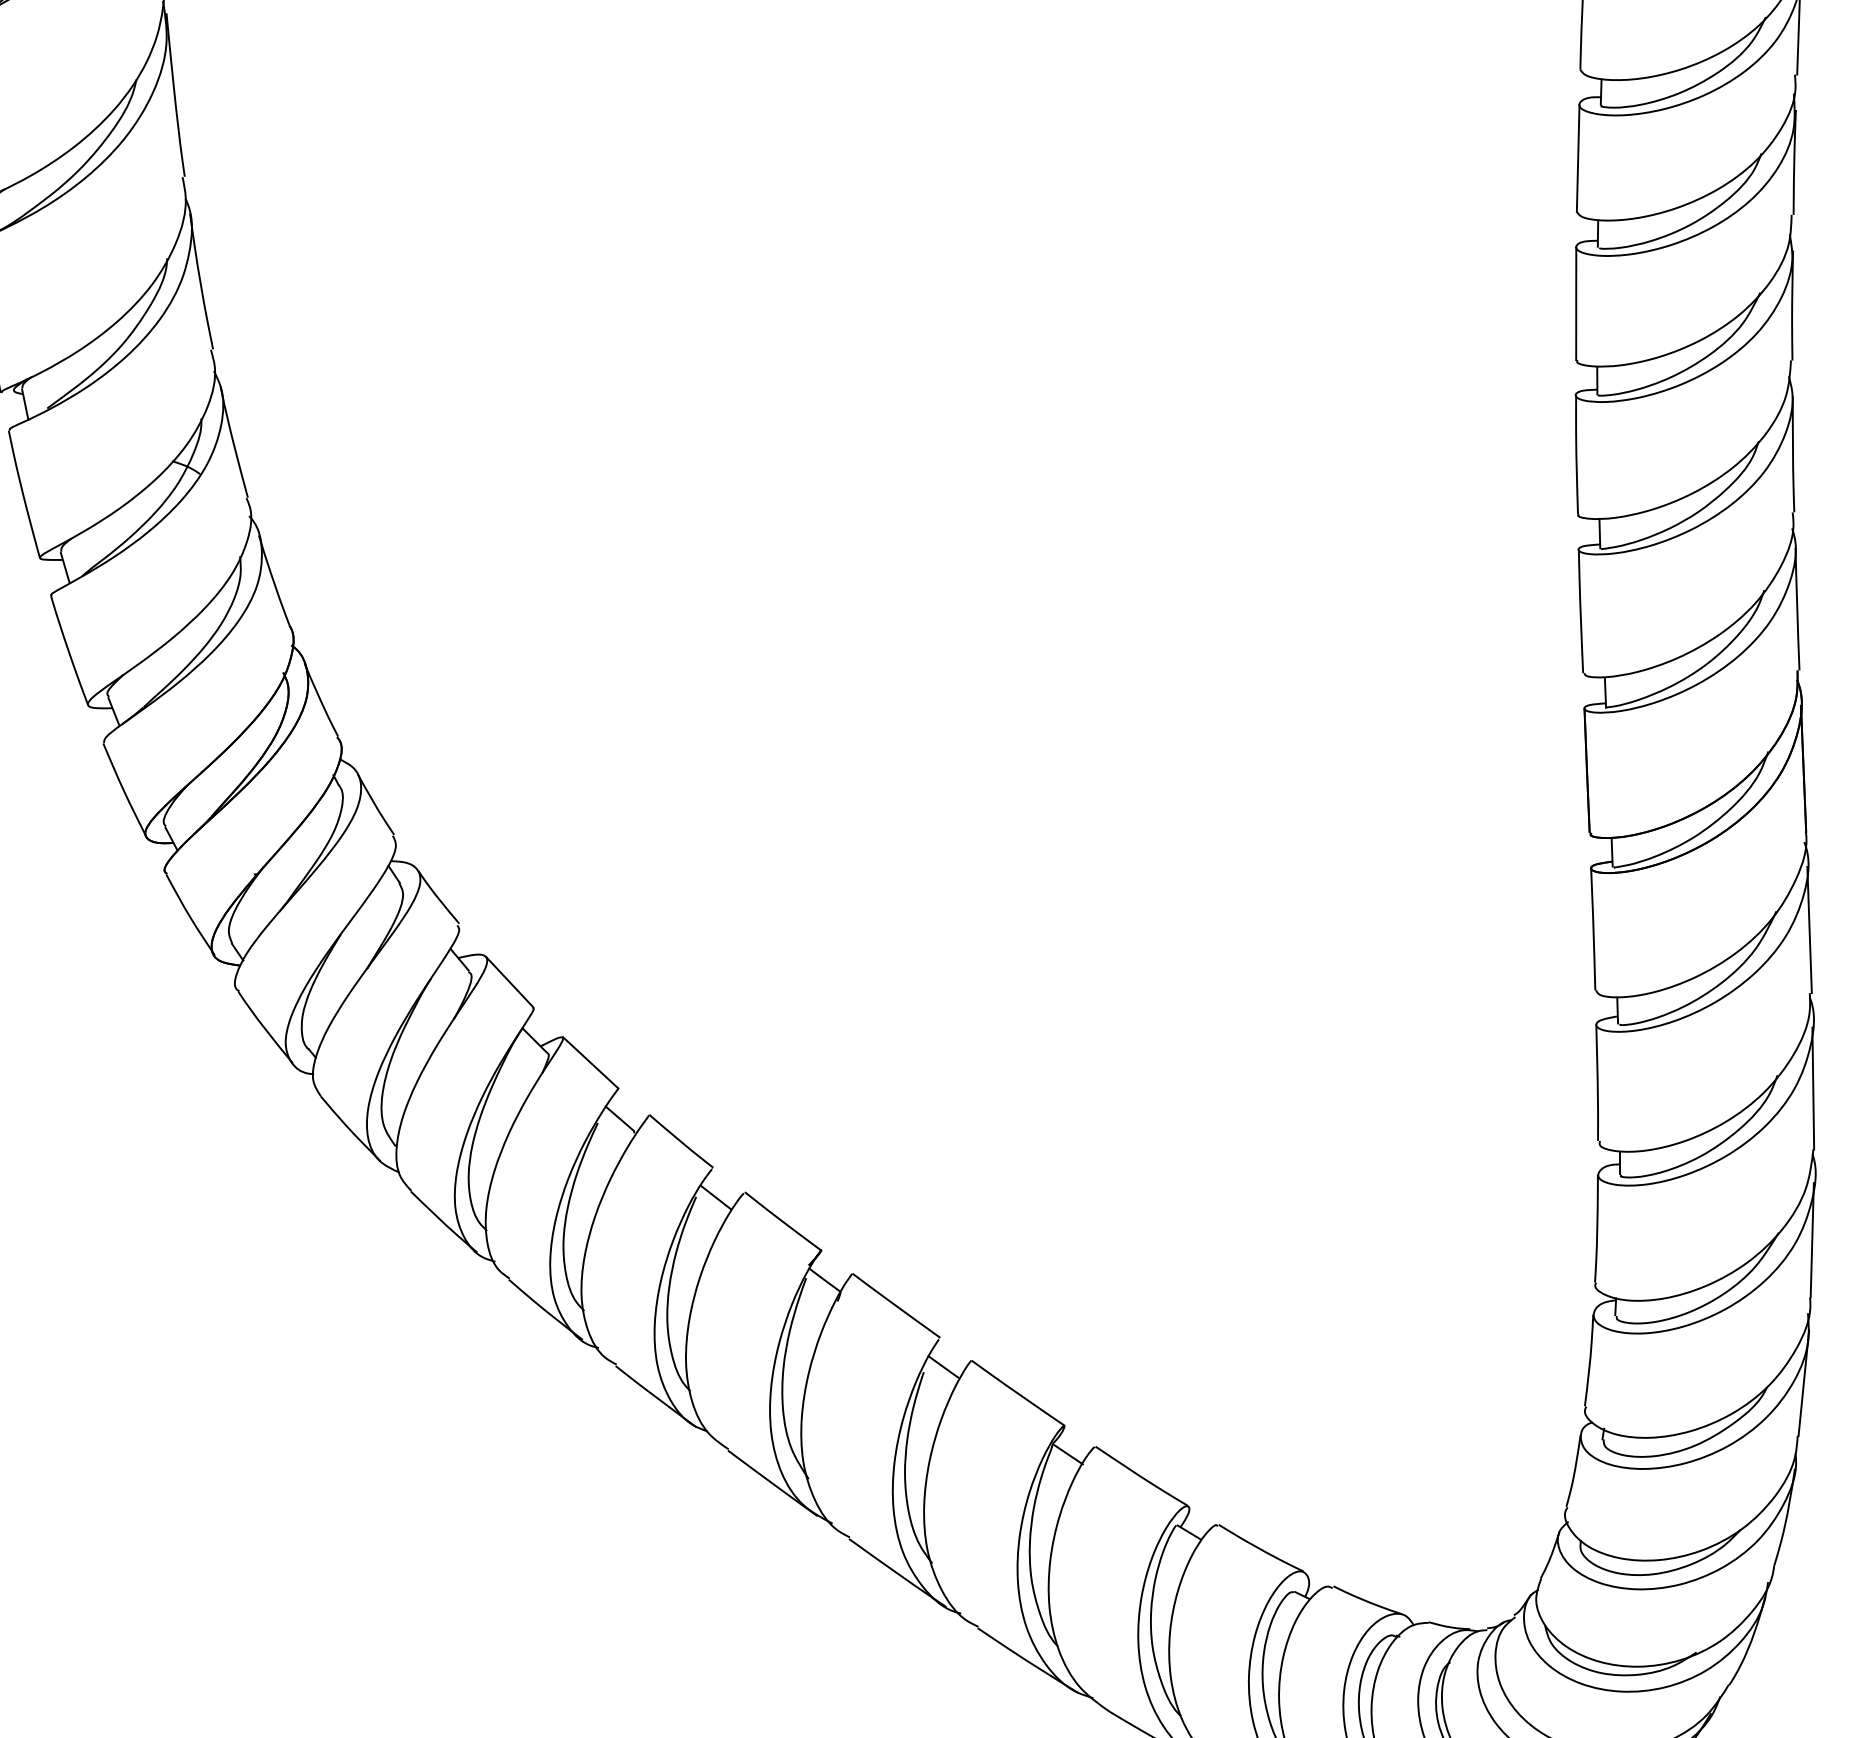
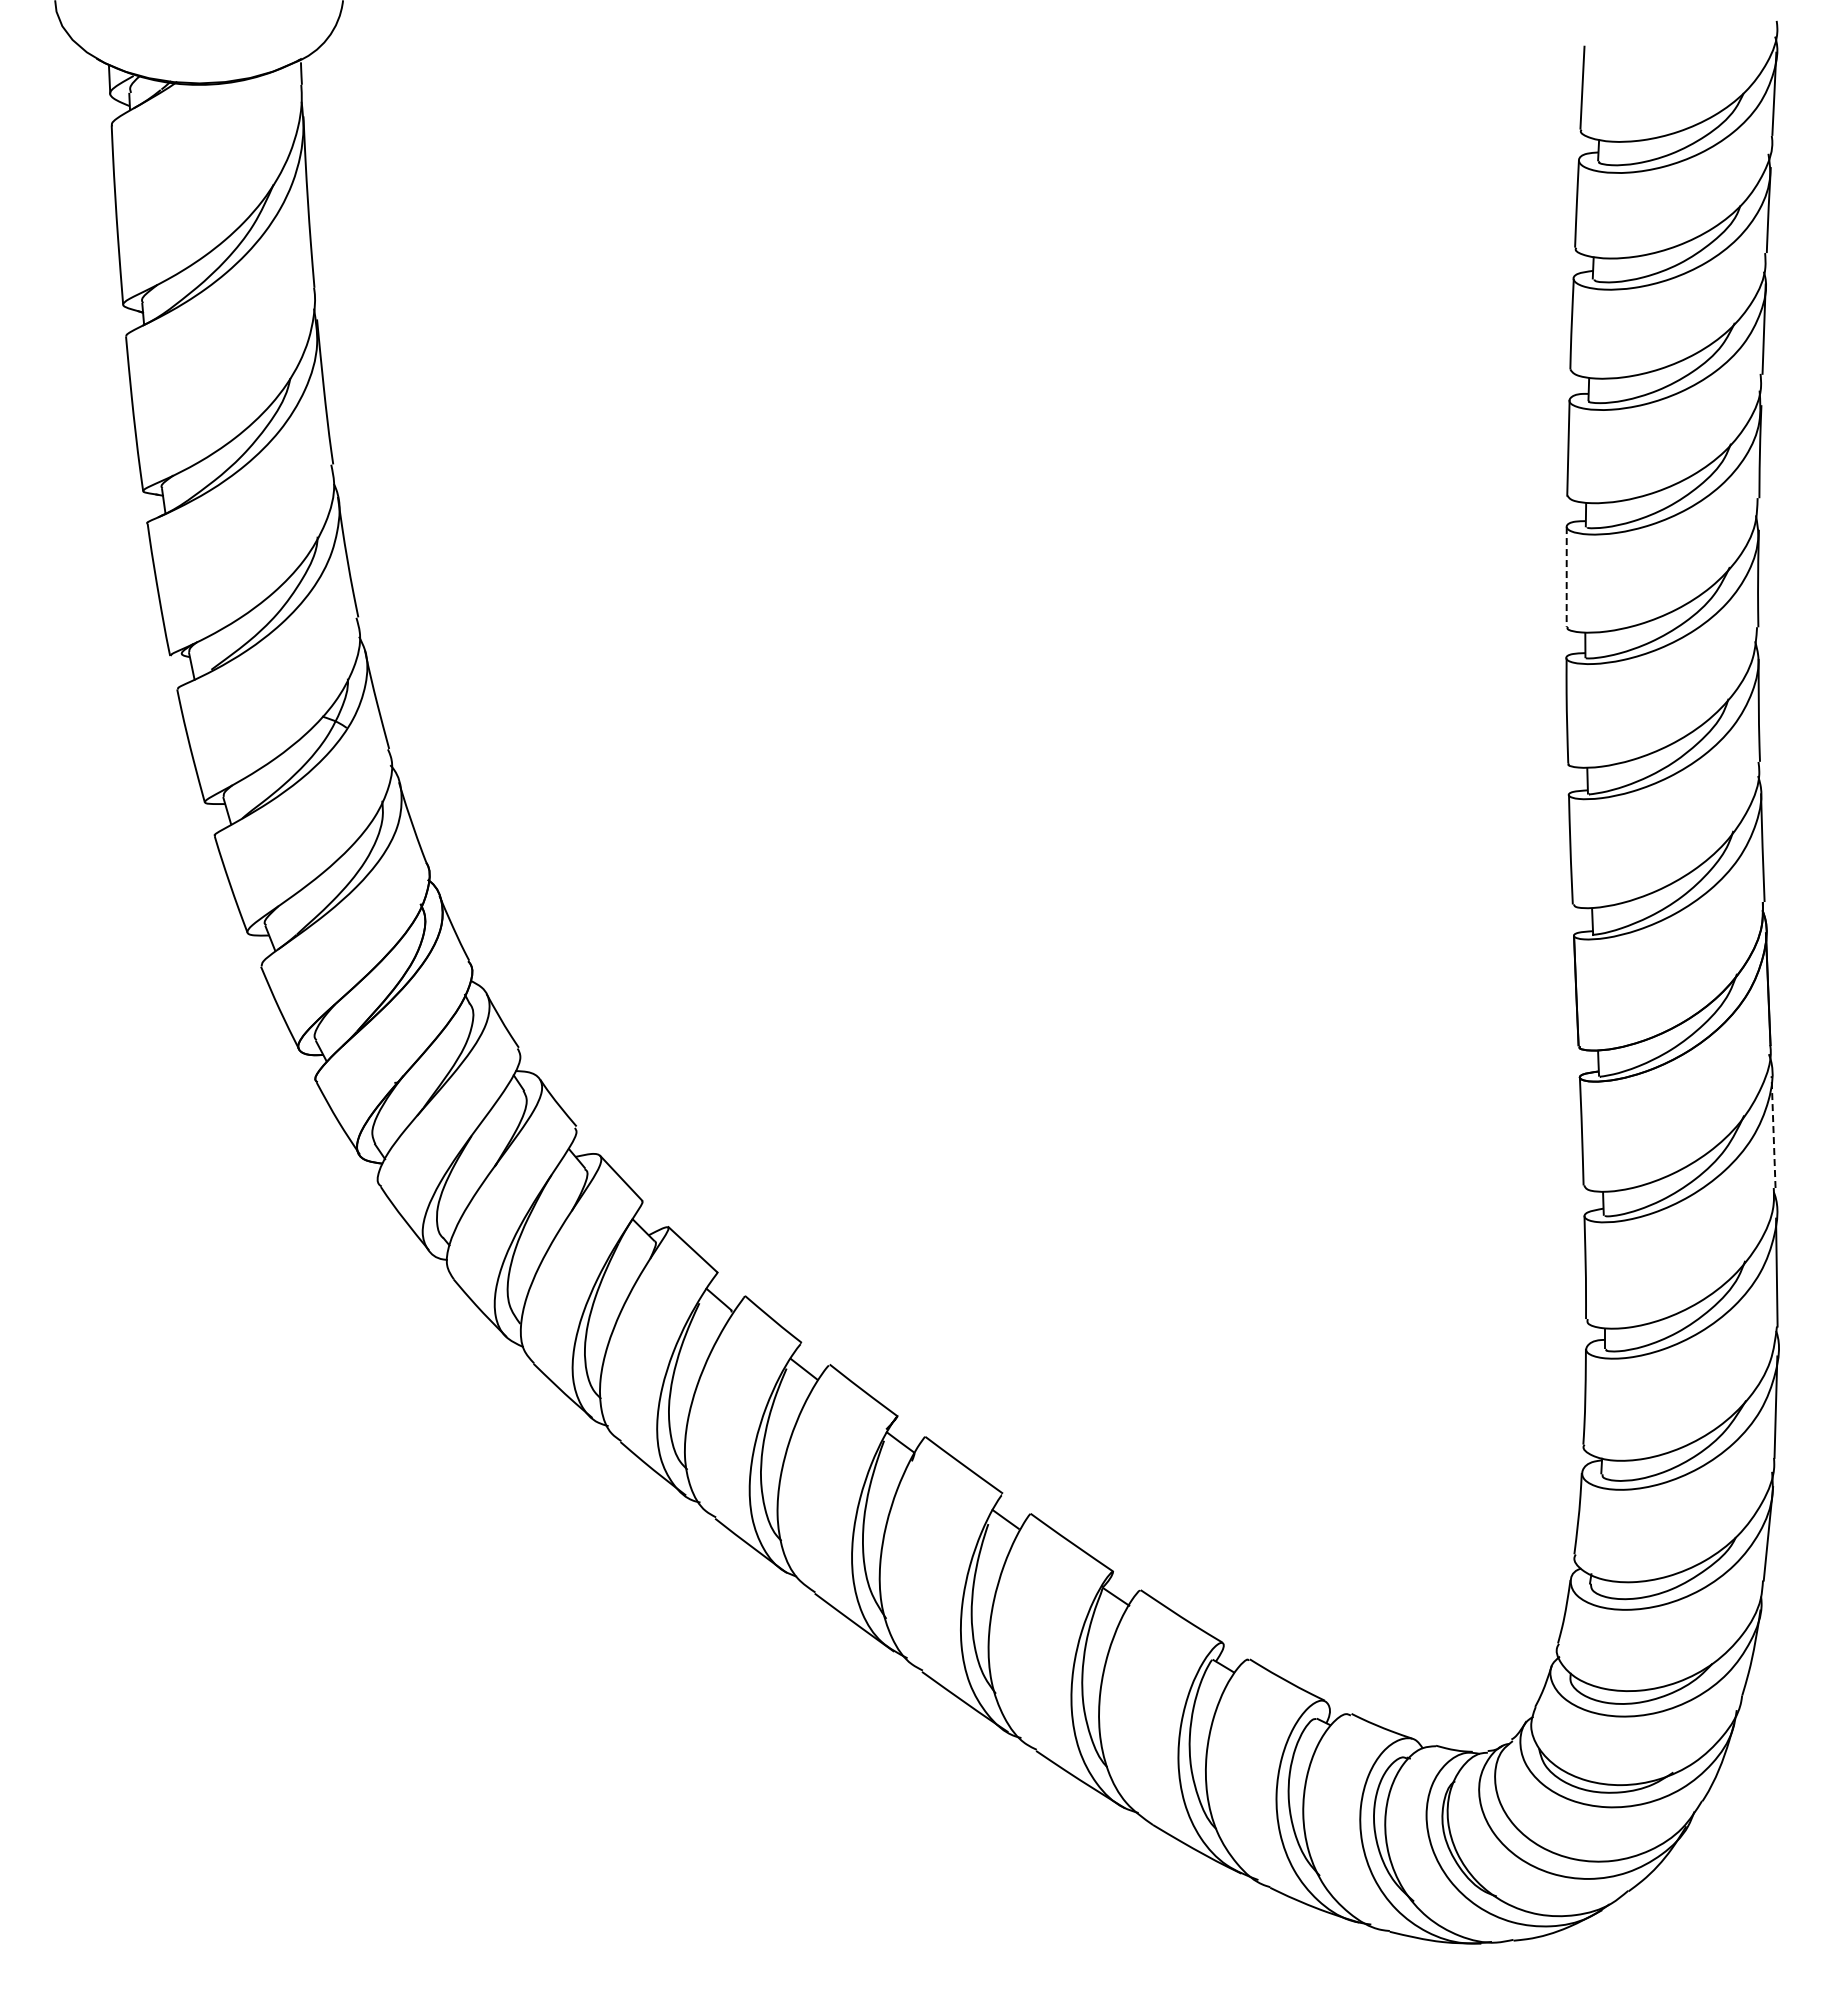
line: (1576, 303) -> (1566, 576), solid -> dashed
line: (1809, 930) -> (1773, 1132), solid -> dashed

